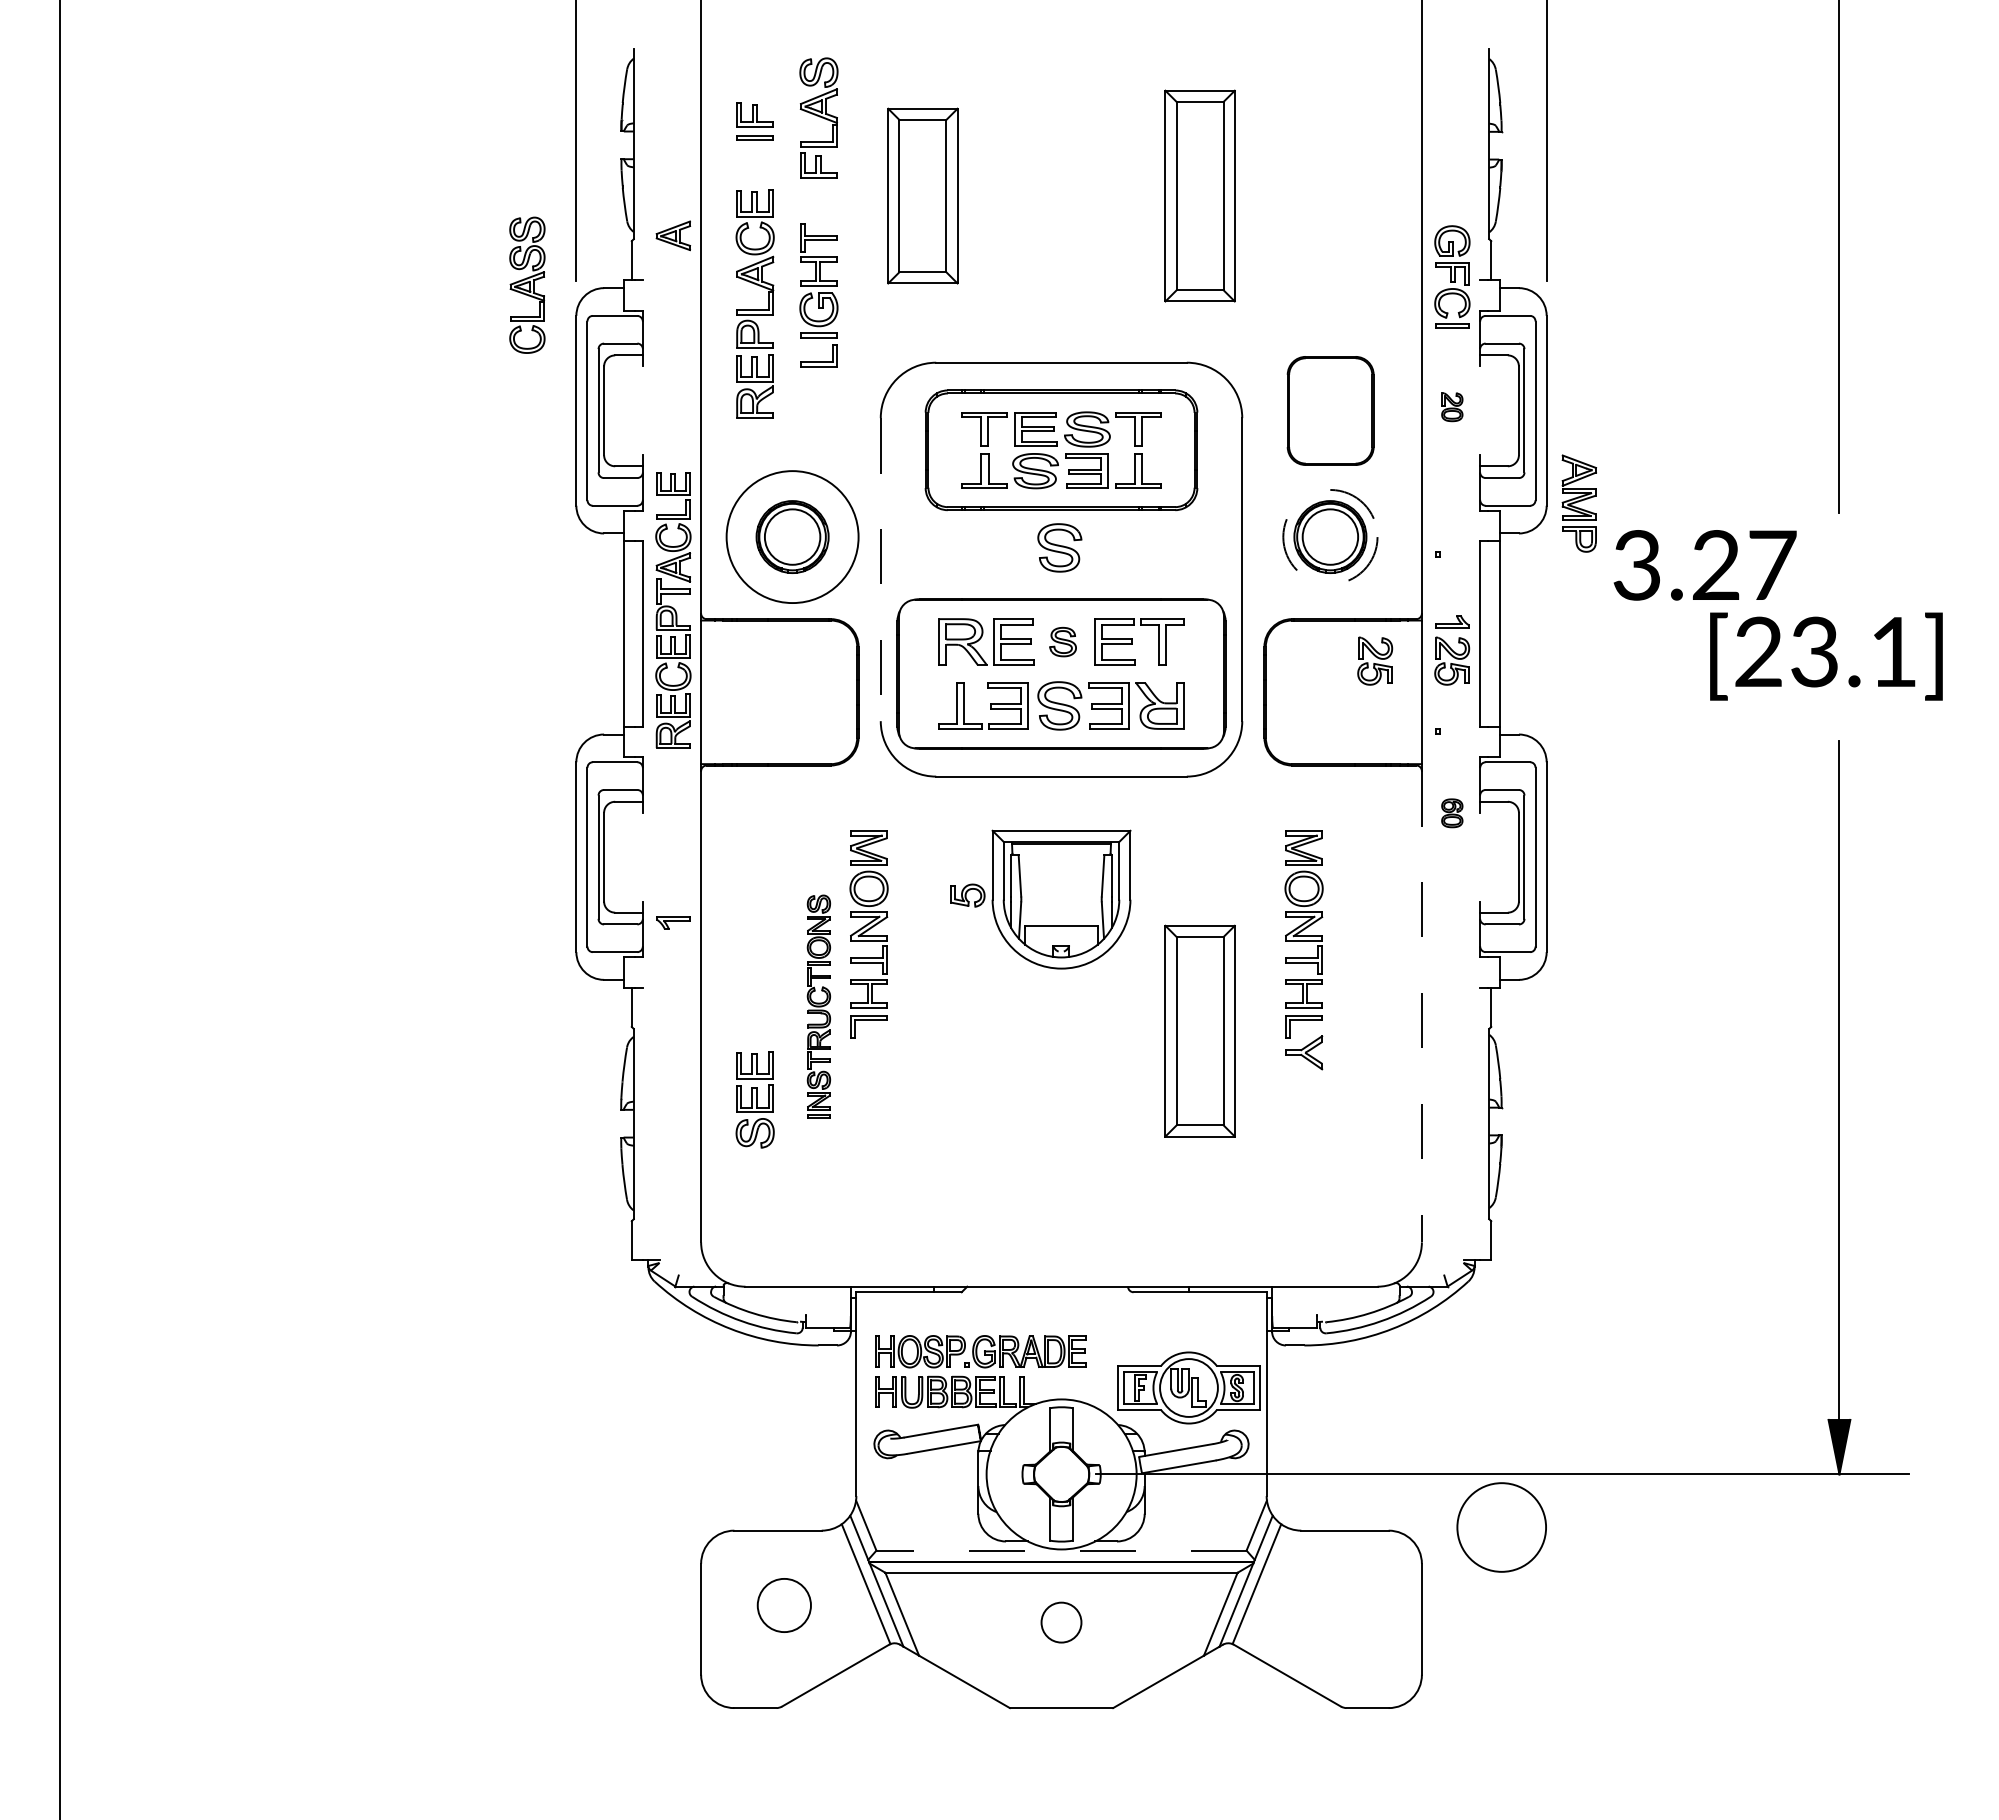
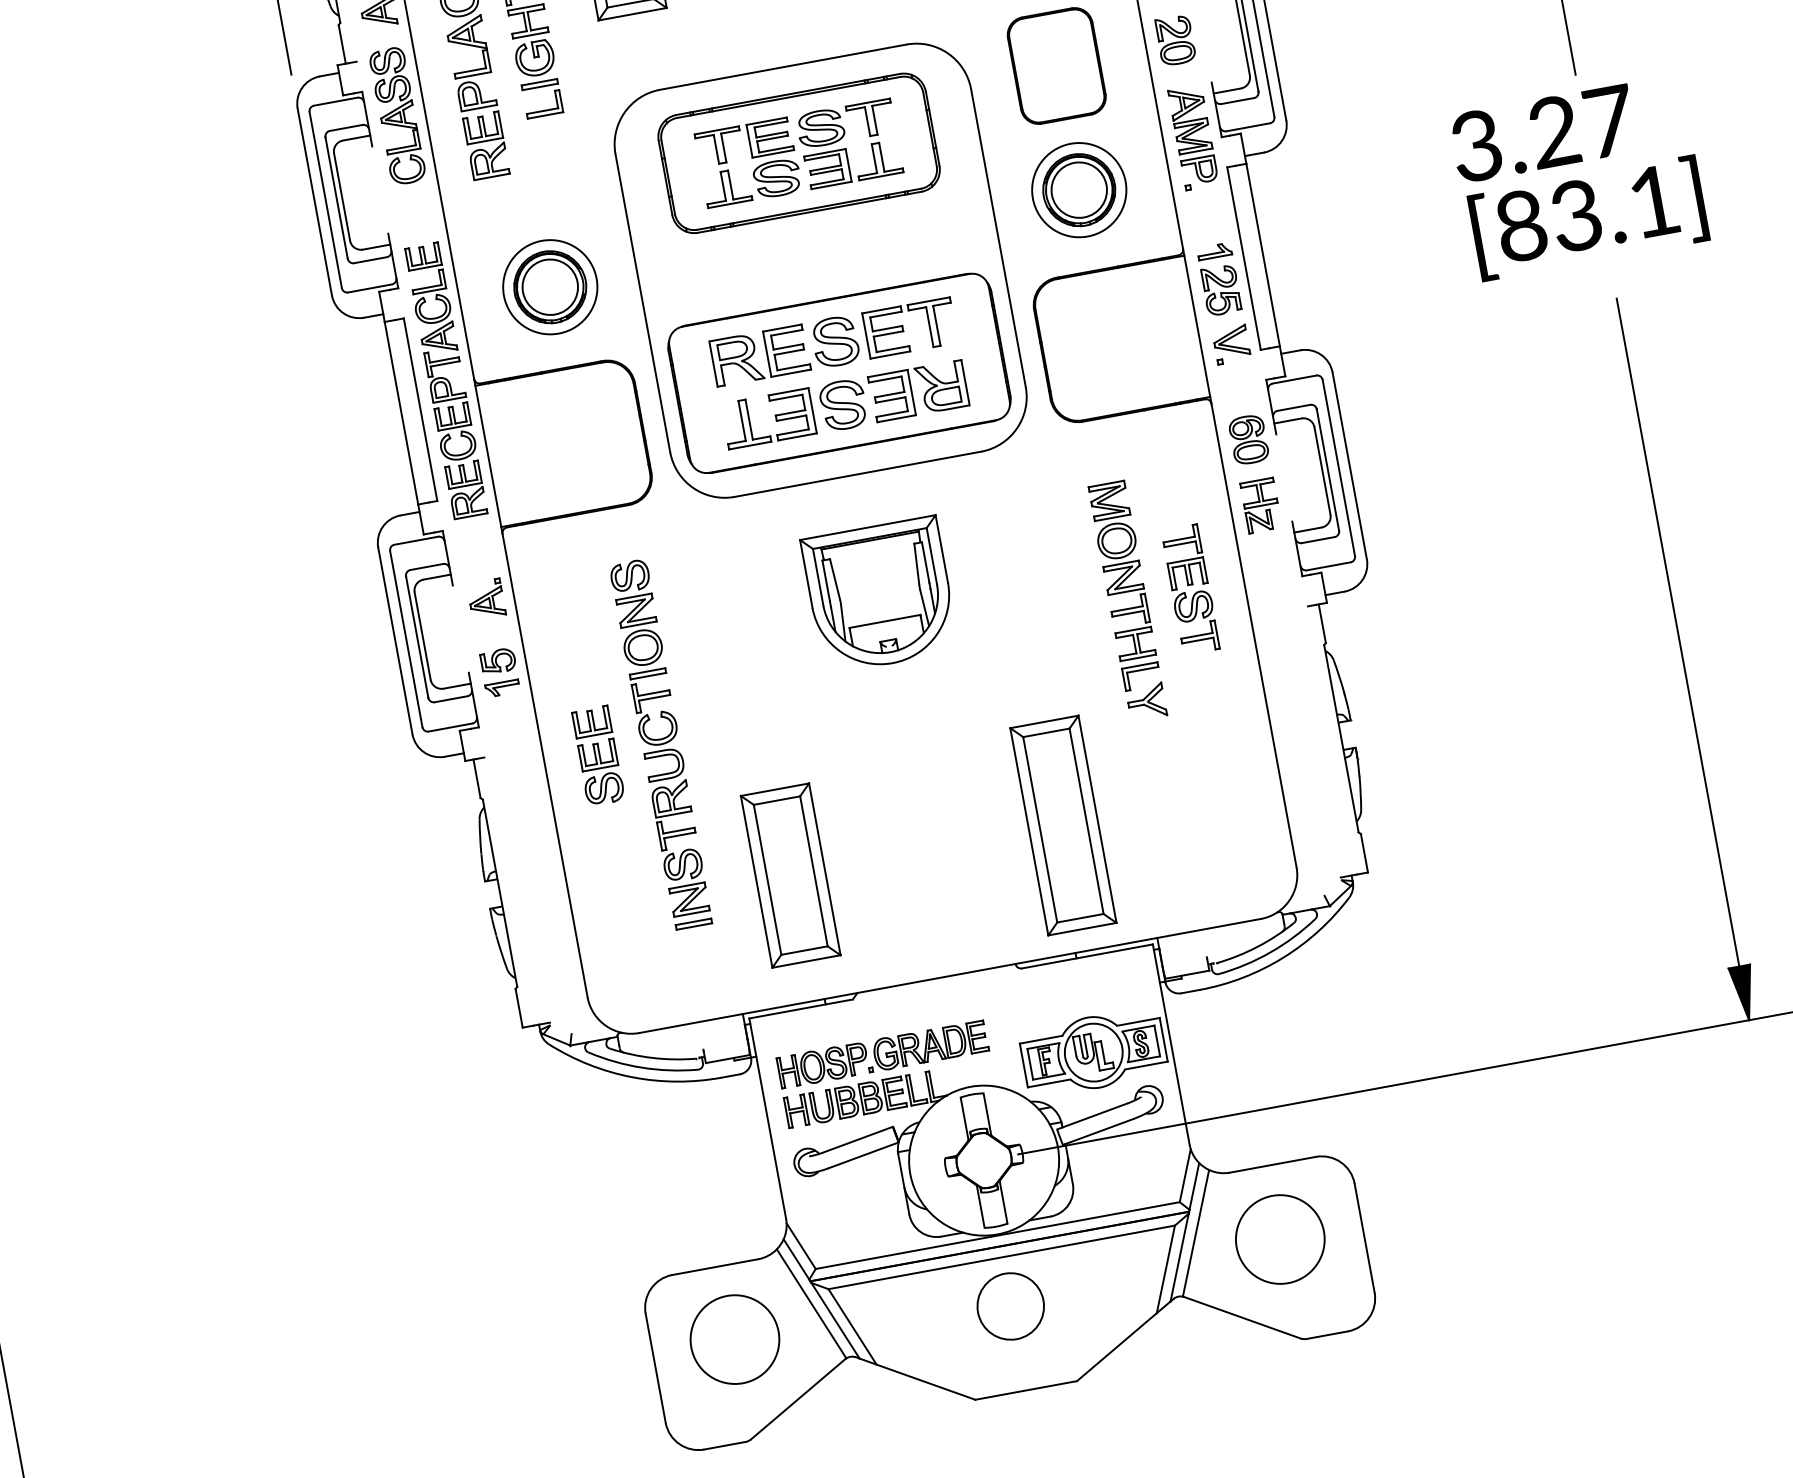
part: (527, 284) -> (397, 115), moved
part: (1452, 406) -> (1175, 39), size x1.67
part: (1579, 503) -> (1193, 135), moved
circle: (792, 536) -> (550, 286), size x0.71
circle: (1330, 536) -> (1079, 189), dashed -> solid
part: (1059, 547) -> (814, 249), removed
text: (1704, 565) -> (1542, 133), moved
line: (880, 569) -> (642, 303), dashed -> solid
part: (1062, 641) -> (834, 341), size x1.67
text: (1758, 652) -> (1521, 226), [23.1] -> [83.1]
part: (1375, 660) -> (1145, 303), removed
part: (1452, 714) -> (1231, 342), added
part: (1452, 813) -> (1249, 439), size x1.67
part: (673, 832) -> (486, 599), added
part: (1452, 880) -> (1261, 505), added
part: (967, 895) -> (497, 661), moved
part: (868, 934) -> (696, 664), removed
part: (1367, 949) -> (1190, 589), added
part: (818, 1006) -> (660, 744), size x1.67
line: (1421, 1006) -> (1253, 635), dashed -> solid
part: (1199, 1030) -> (1062, 824), moved
part: (754, 1099) -> (597, 755), moved
part: (922, 1158) -> (790, 874), added
circle: (1501, 1527) -> (1280, 1239), moved
line: (1061, 1550) -> (997, 1235), dashed -> solid
circle: (784, 1605) -> (735, 1339), size x1.67
circle: (1061, 1622) -> (1010, 1306), size x1.67

